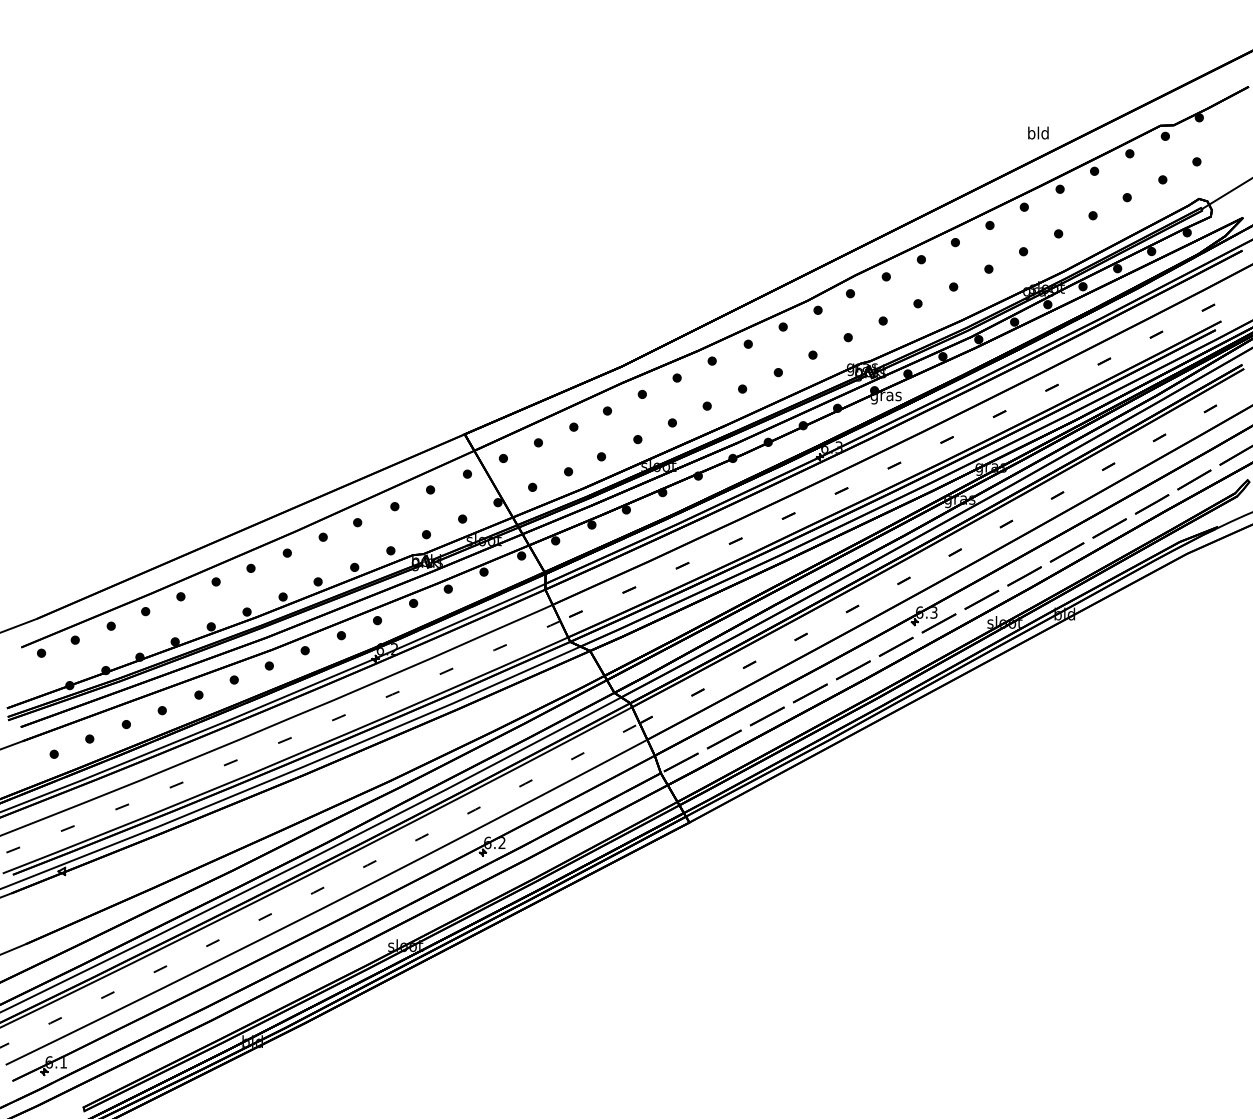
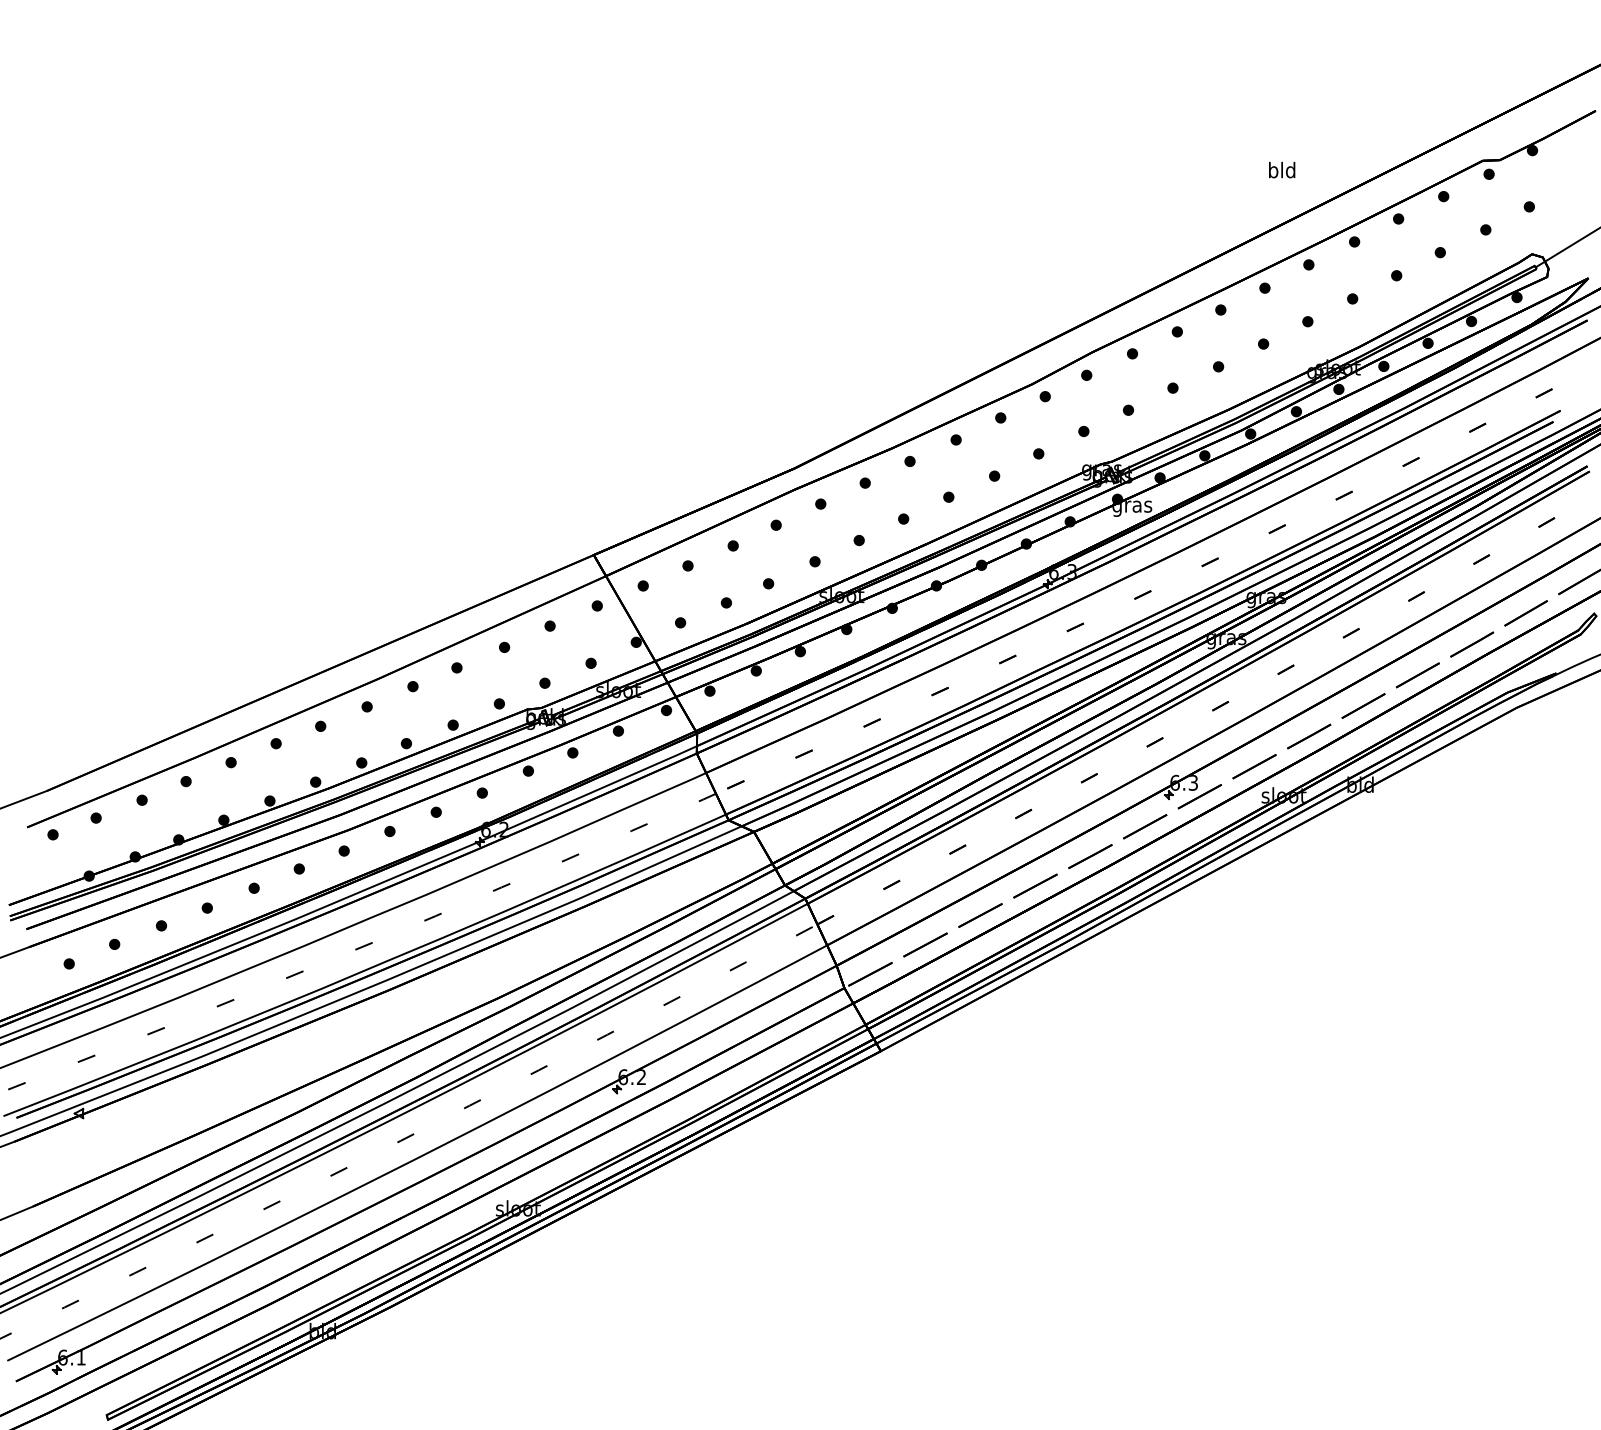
text: (1038, 132) -> (1282, 169), moved

